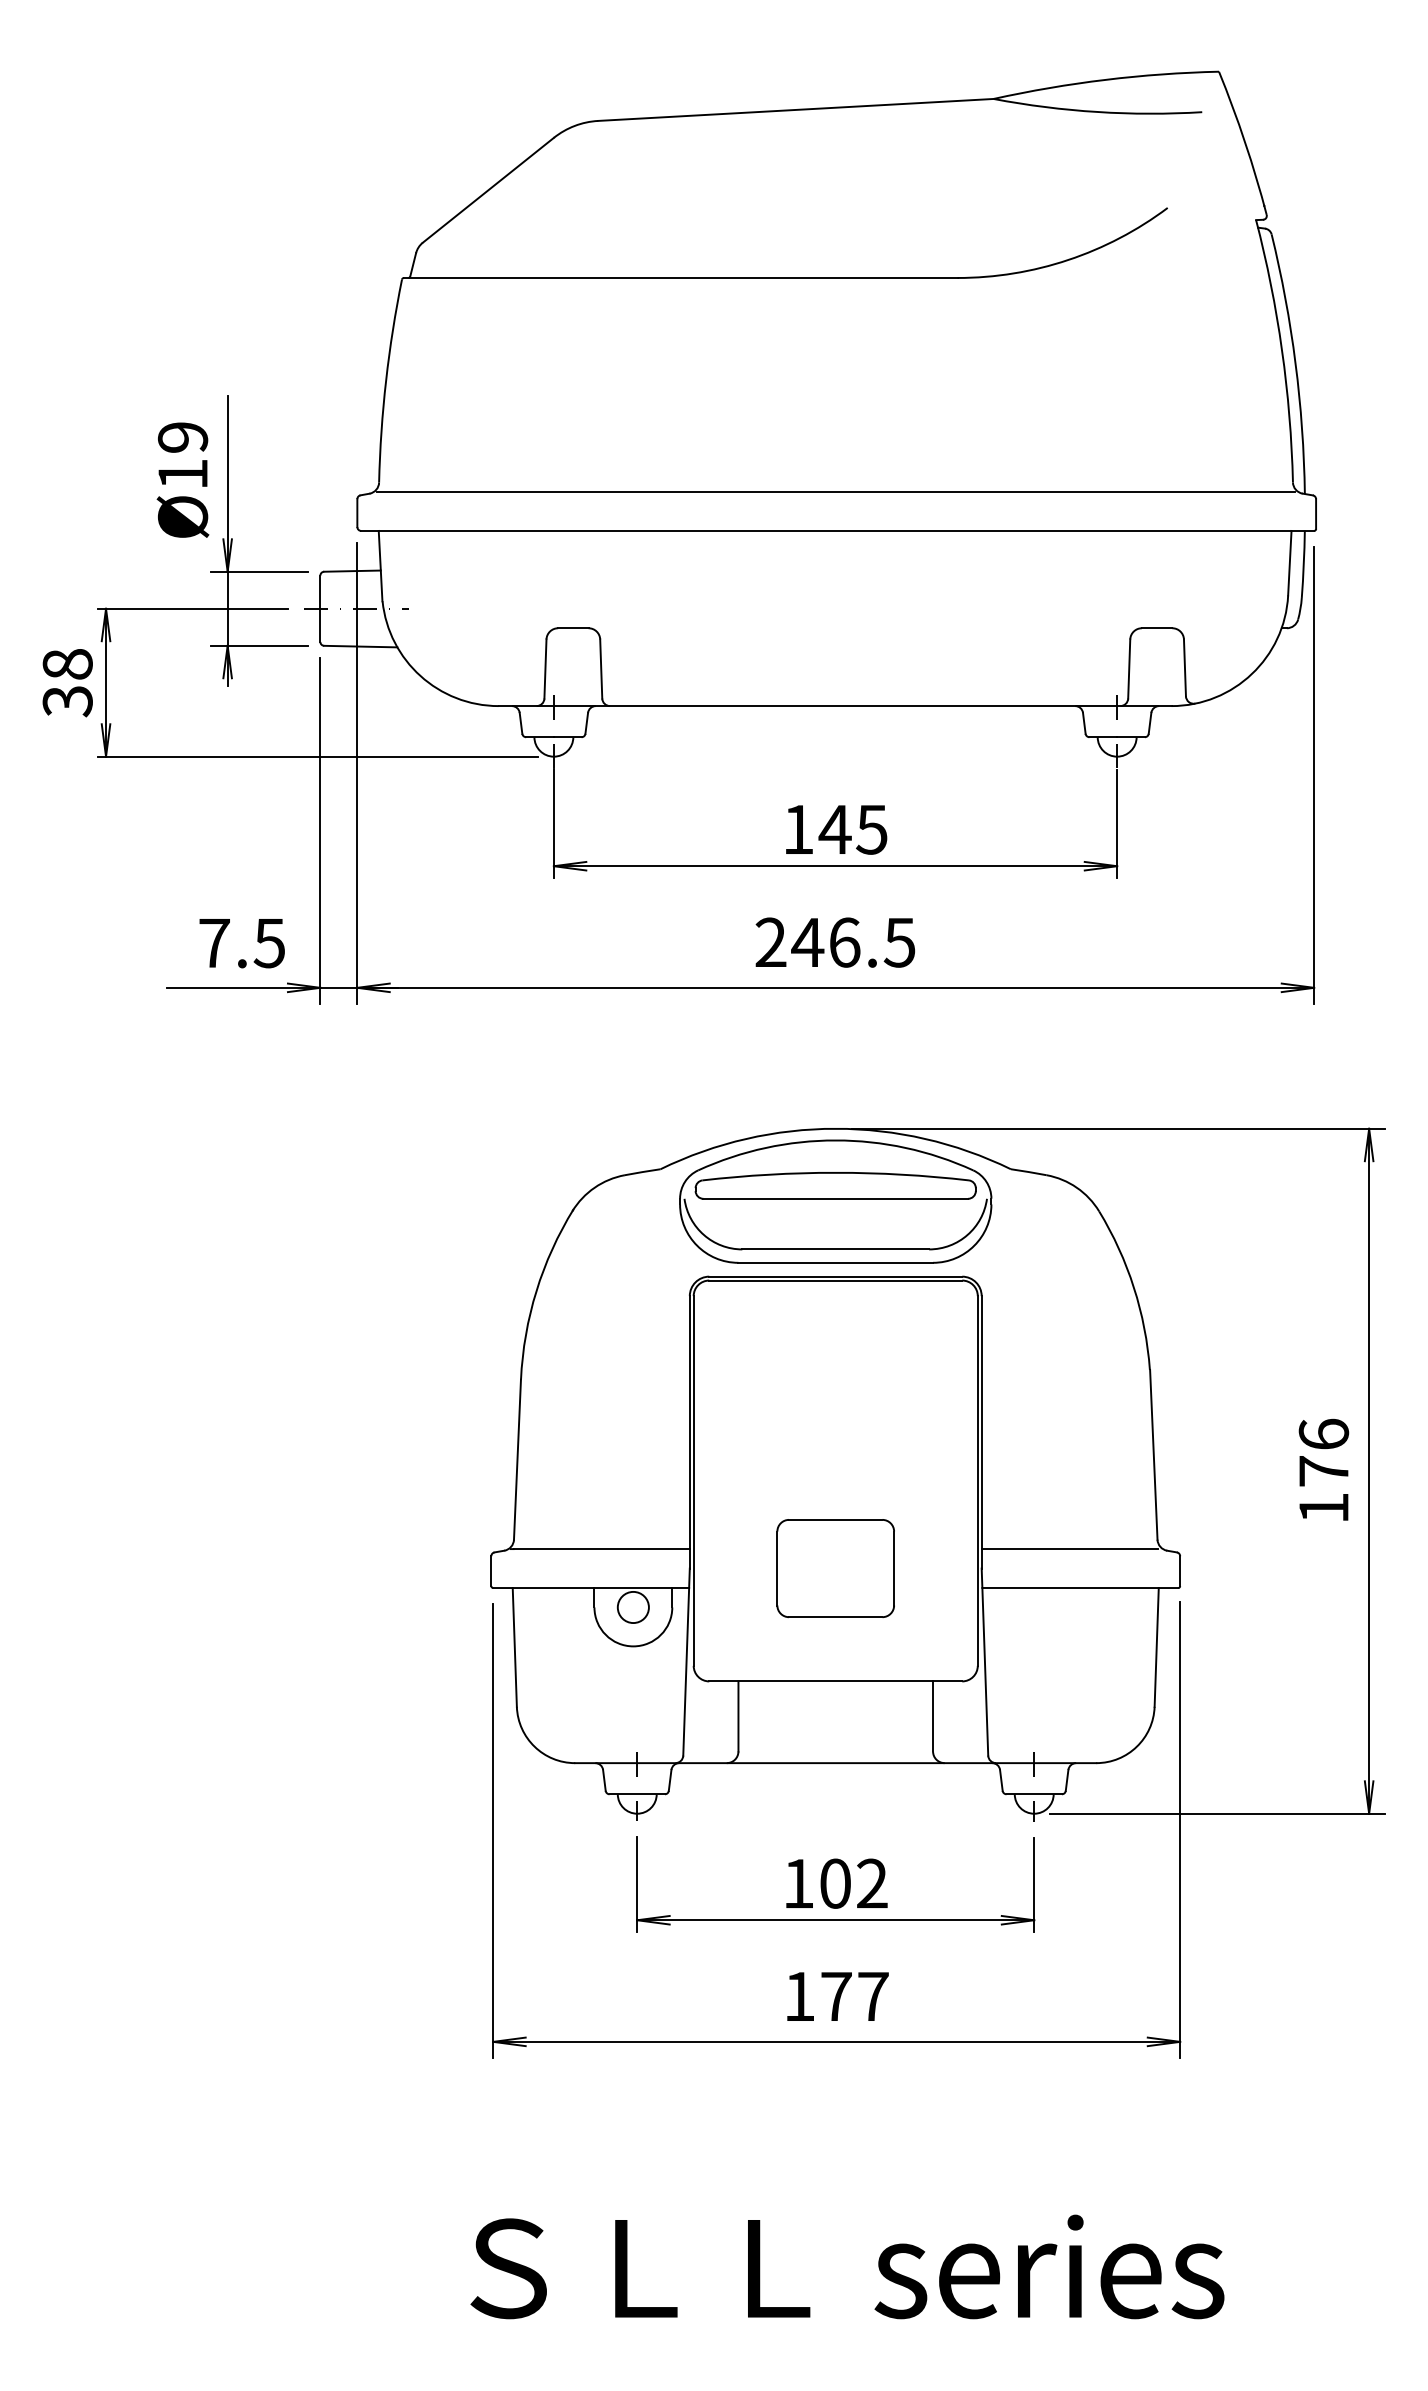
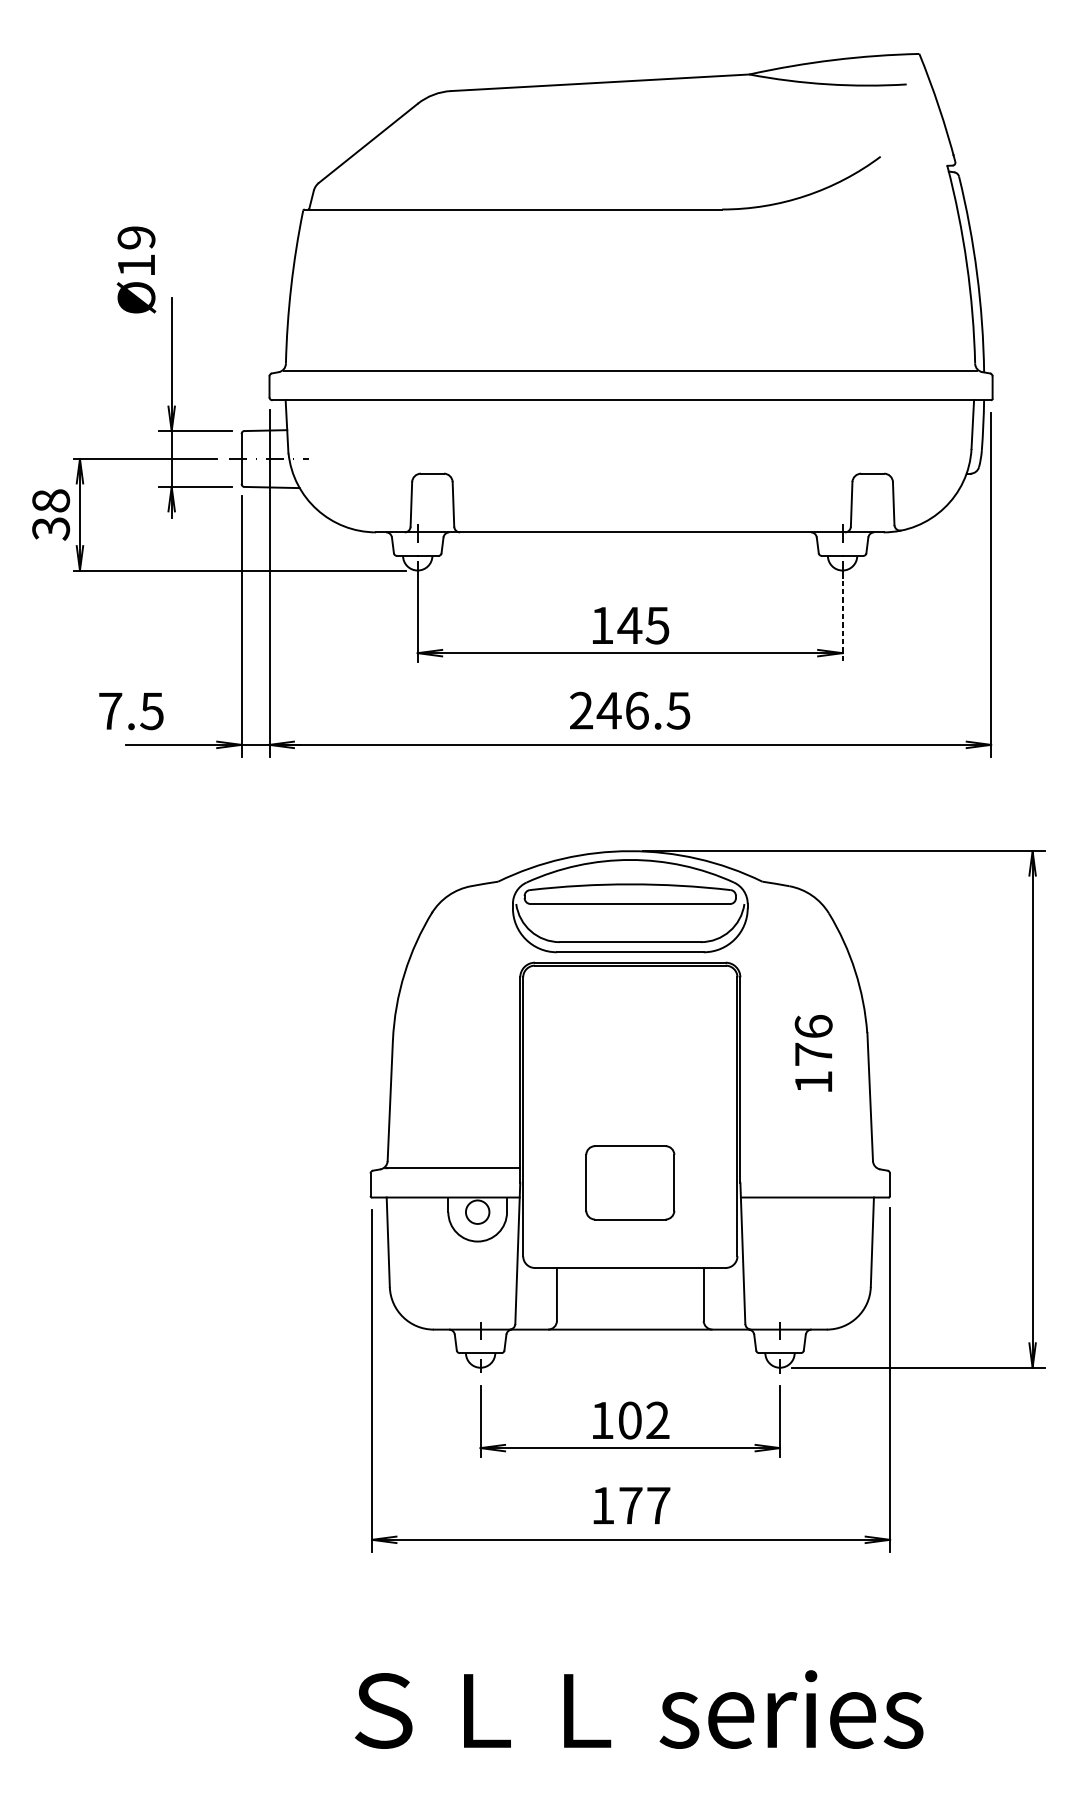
text: (182, 479) -> (136, 269), moved
line: (1117, 824) -> (842, 621), solid -> dashed
text: (241, 943) -> (130, 711), moved
text: (1323, 1469) -> (813, 1053), moved
line: (1069, 1549) -> (806, 1168), removed

